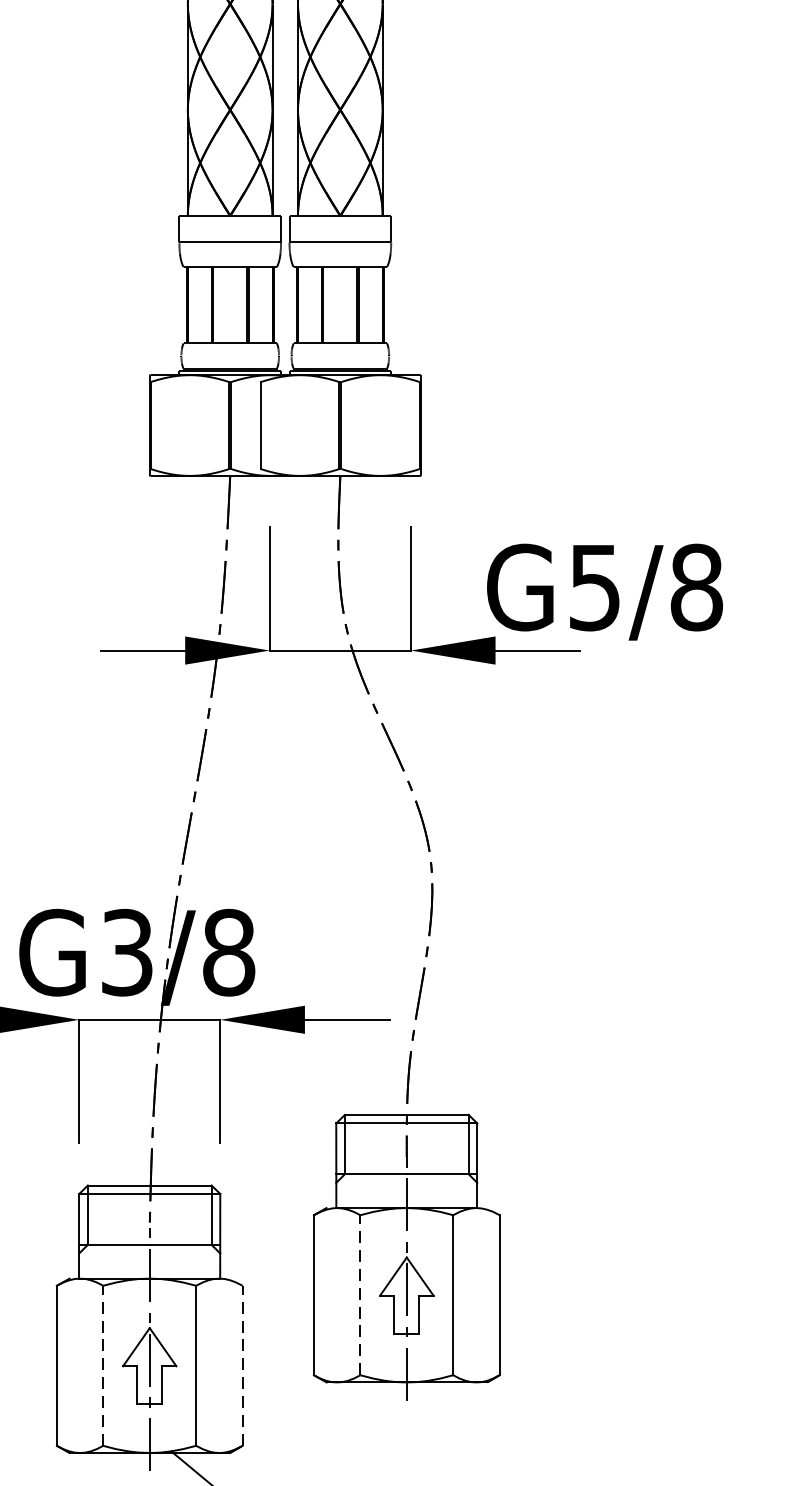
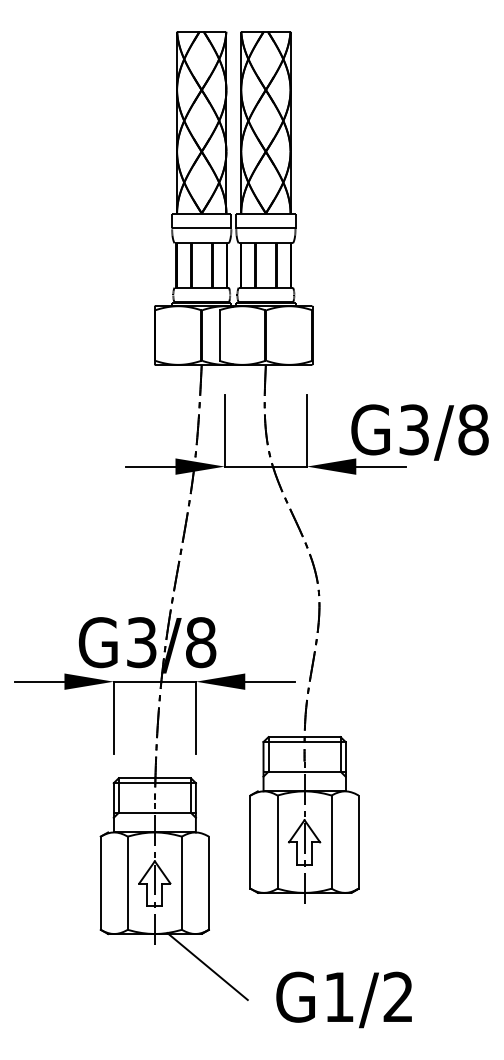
text: (595, 586) -> (414, 429), G5/8 -> G3/8
line: (360, 1295) -> (277, 842), dashed -> solid
line: (102, 1366) -> (127, 883), dashed -> solid
line: (241, 1366) -> (208, 883), dashed -> solid

